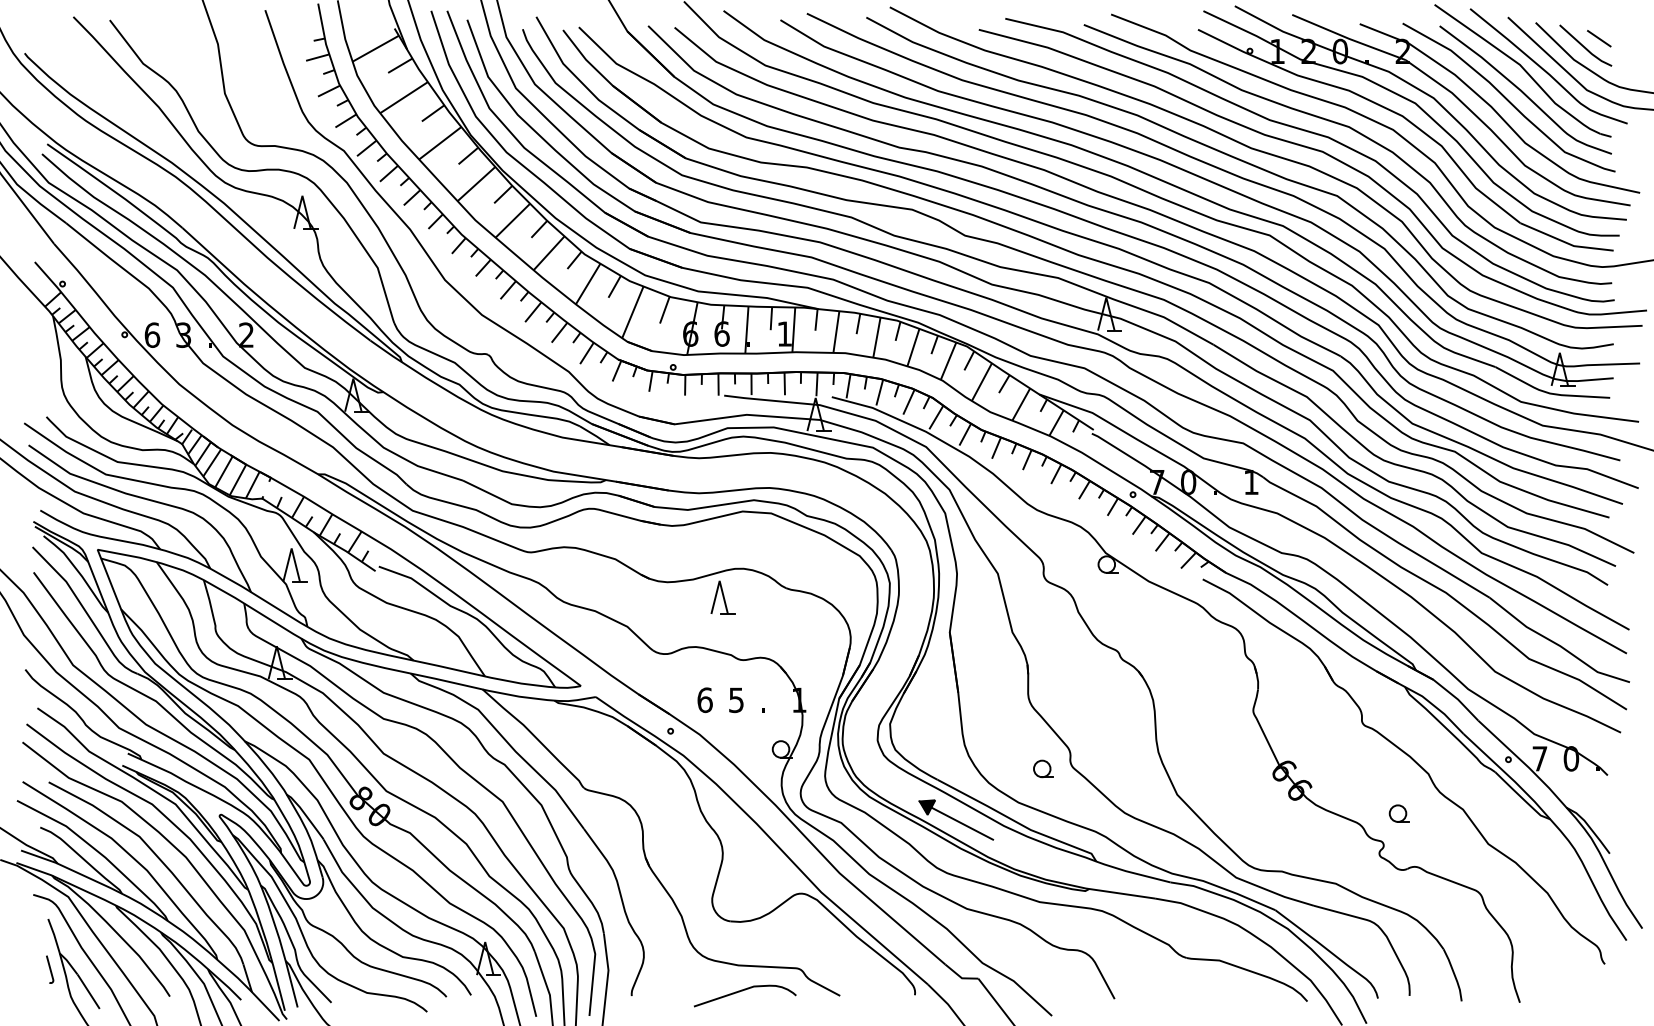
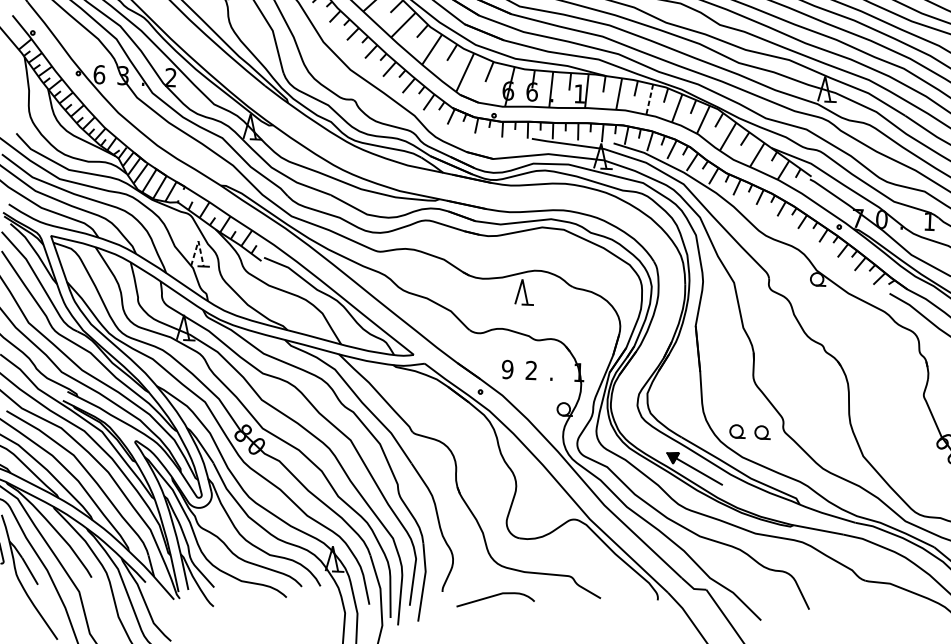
line: (876, 338) -> (649, 100), solid -> dashed
line: (291, 548) -> (198, 241), solid -> dashed
text: (704, 700) -> (507, 369), 6 -> 9
text: (736, 700) -> (531, 370), 5 -> 2
part: (1010, 768) -> (737, 431), added
curve: (745, 990) -> (496, 596), moved

